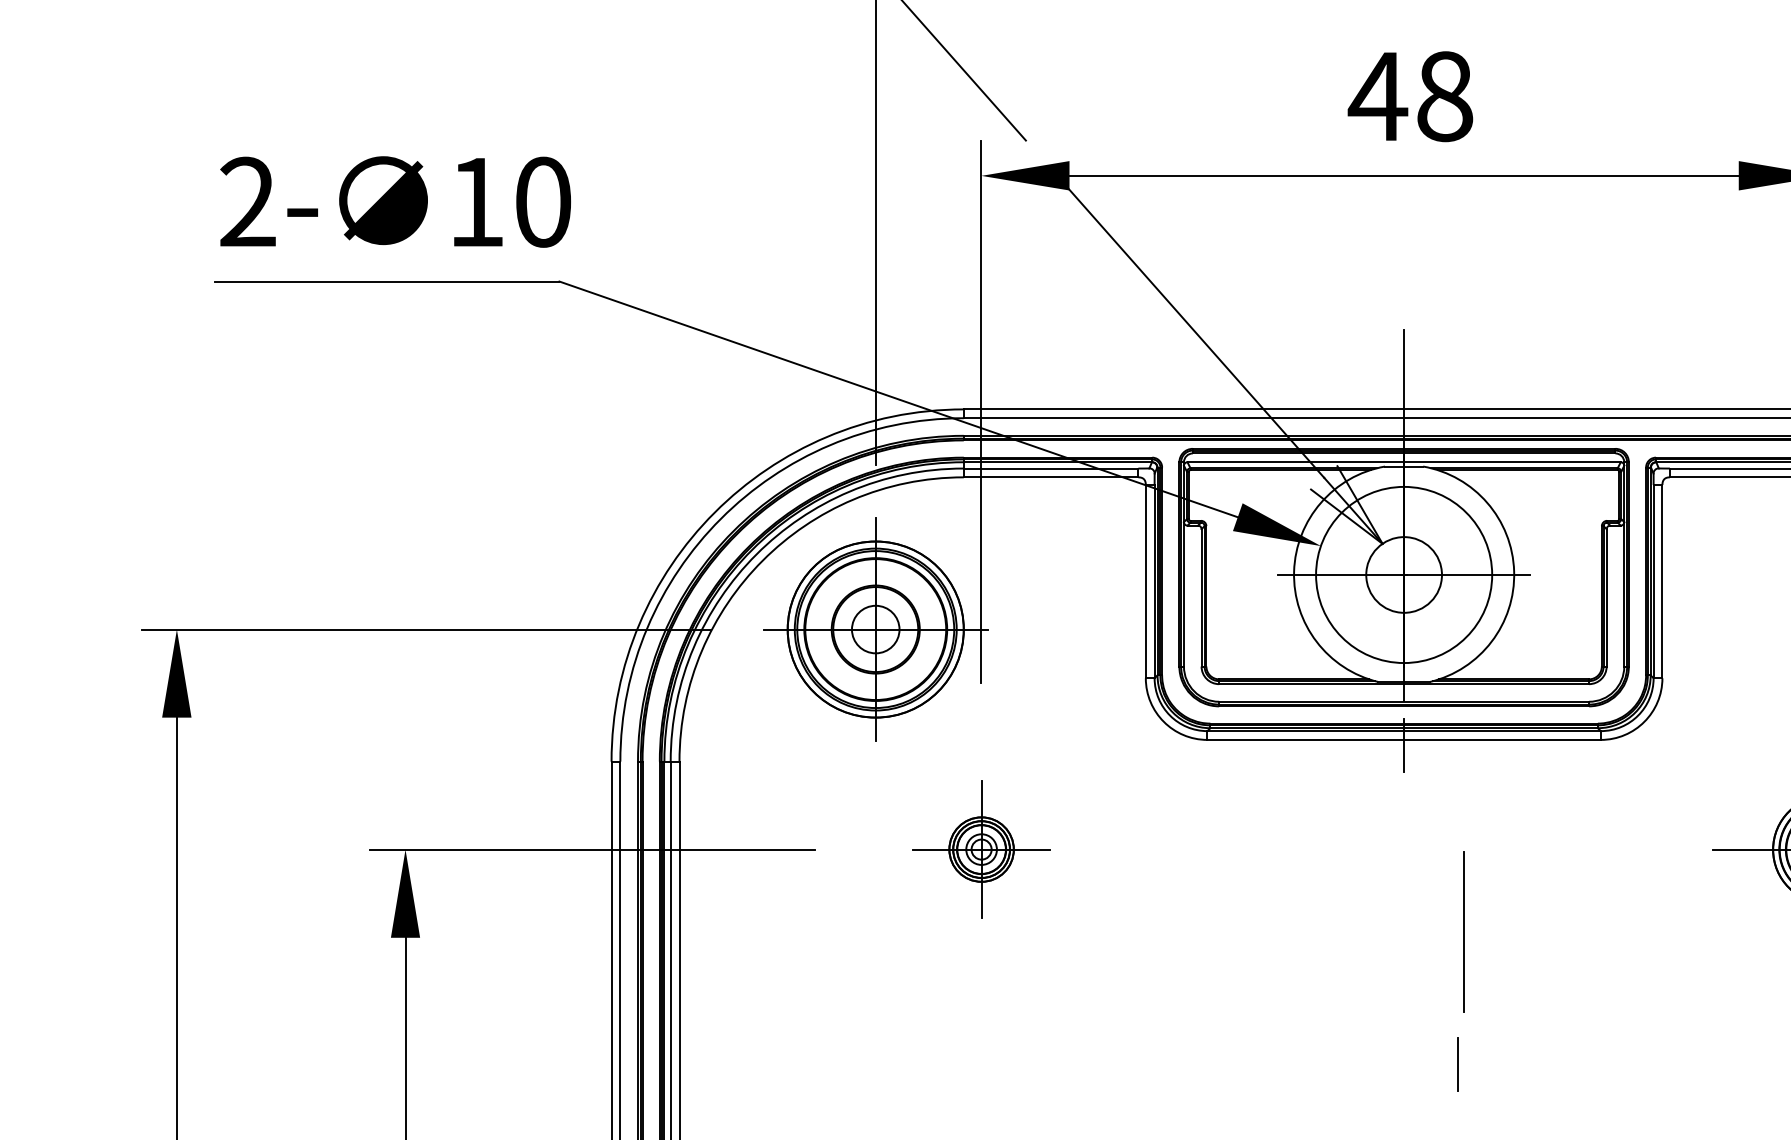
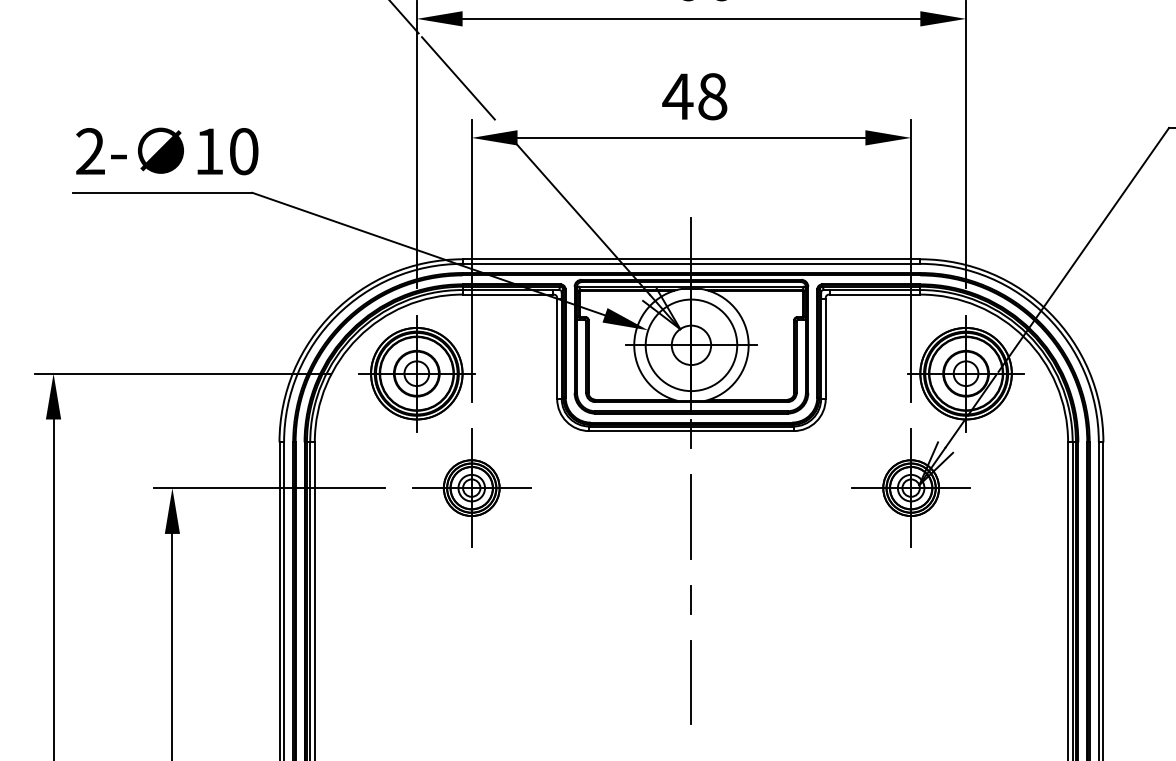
part: (980, 848) -> (471, 487), size x1.67
line: (1461, 931) -> (690, 516), moved
line: (1456, 1063) -> (690, 599), moved

